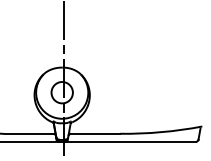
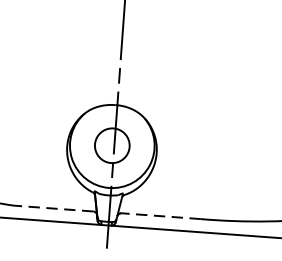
line: (28, 133) -> (52, 207), solid -> dashed
line: (94, 133) -> (159, 215), solid -> dashed

